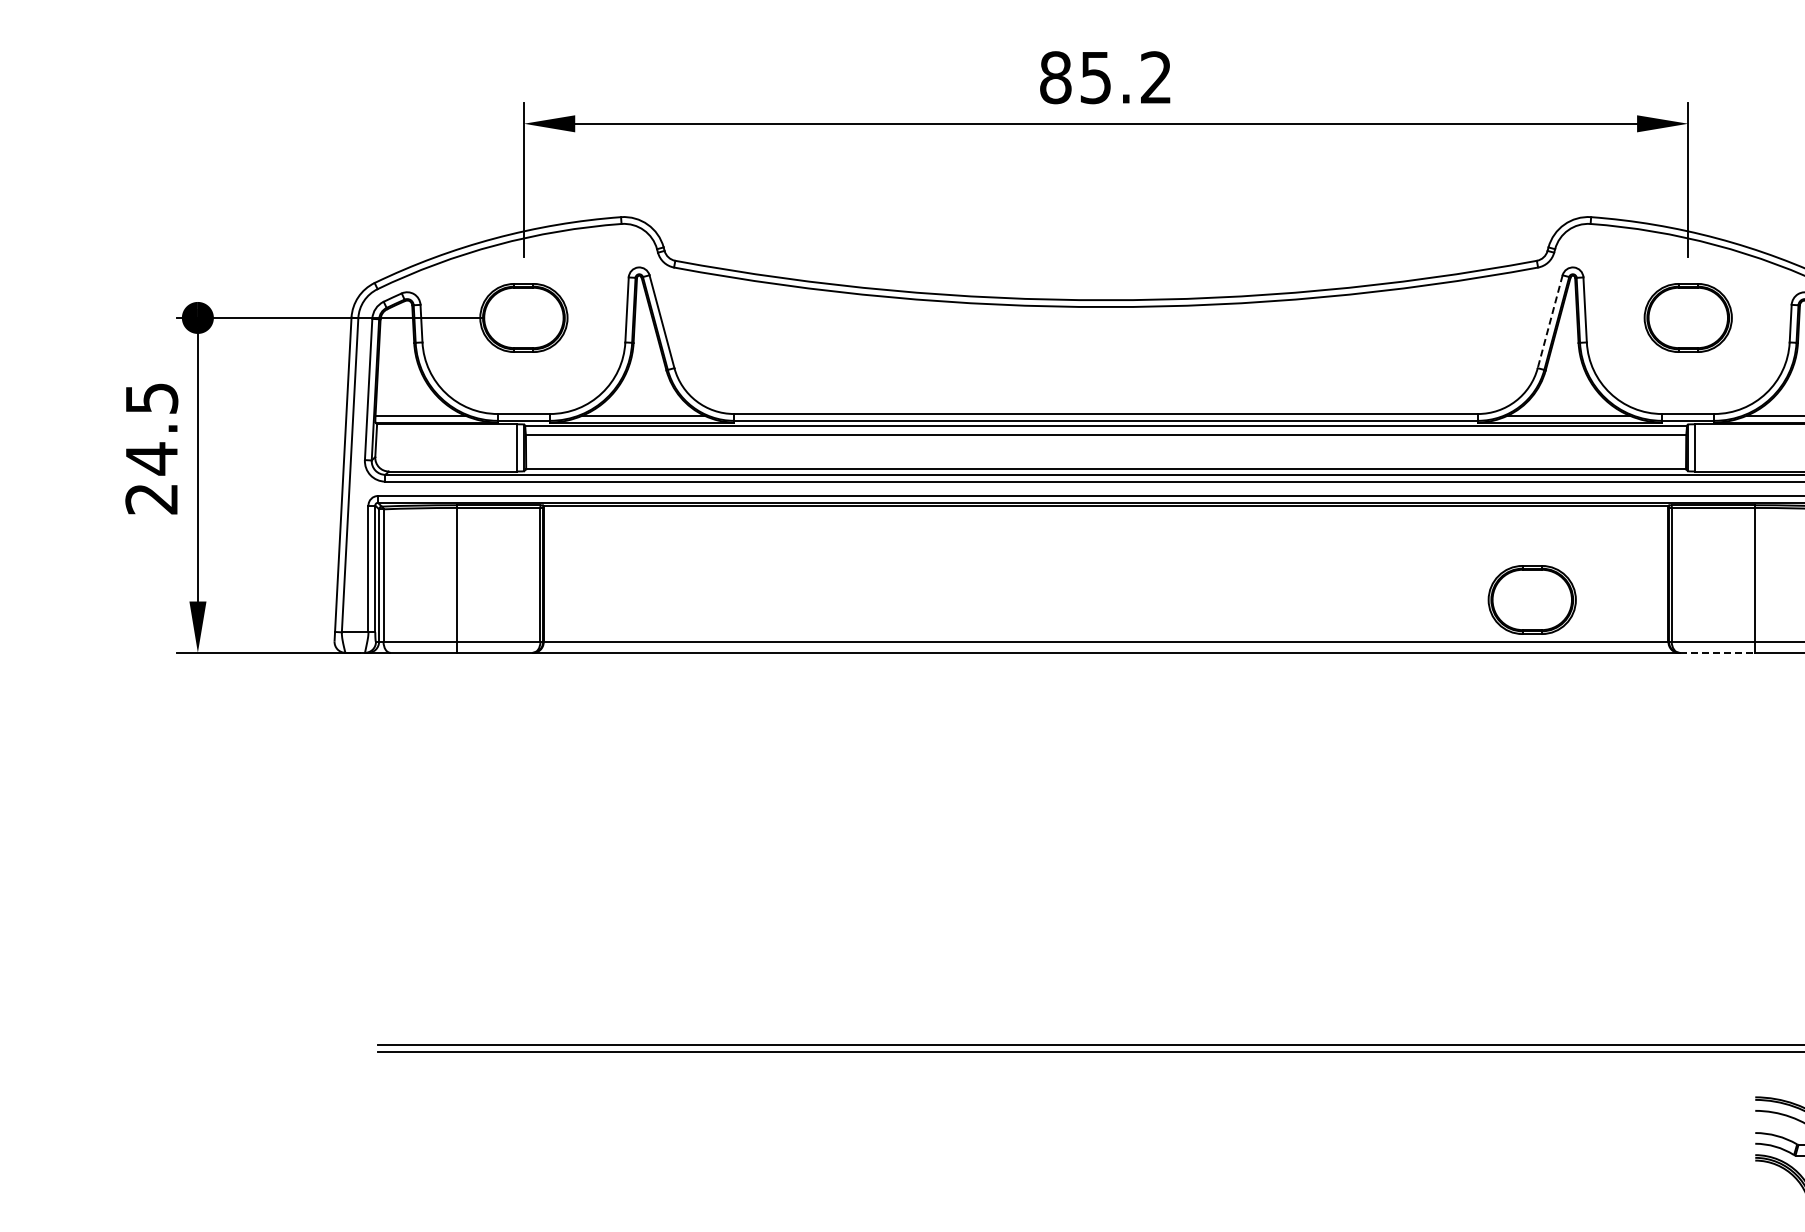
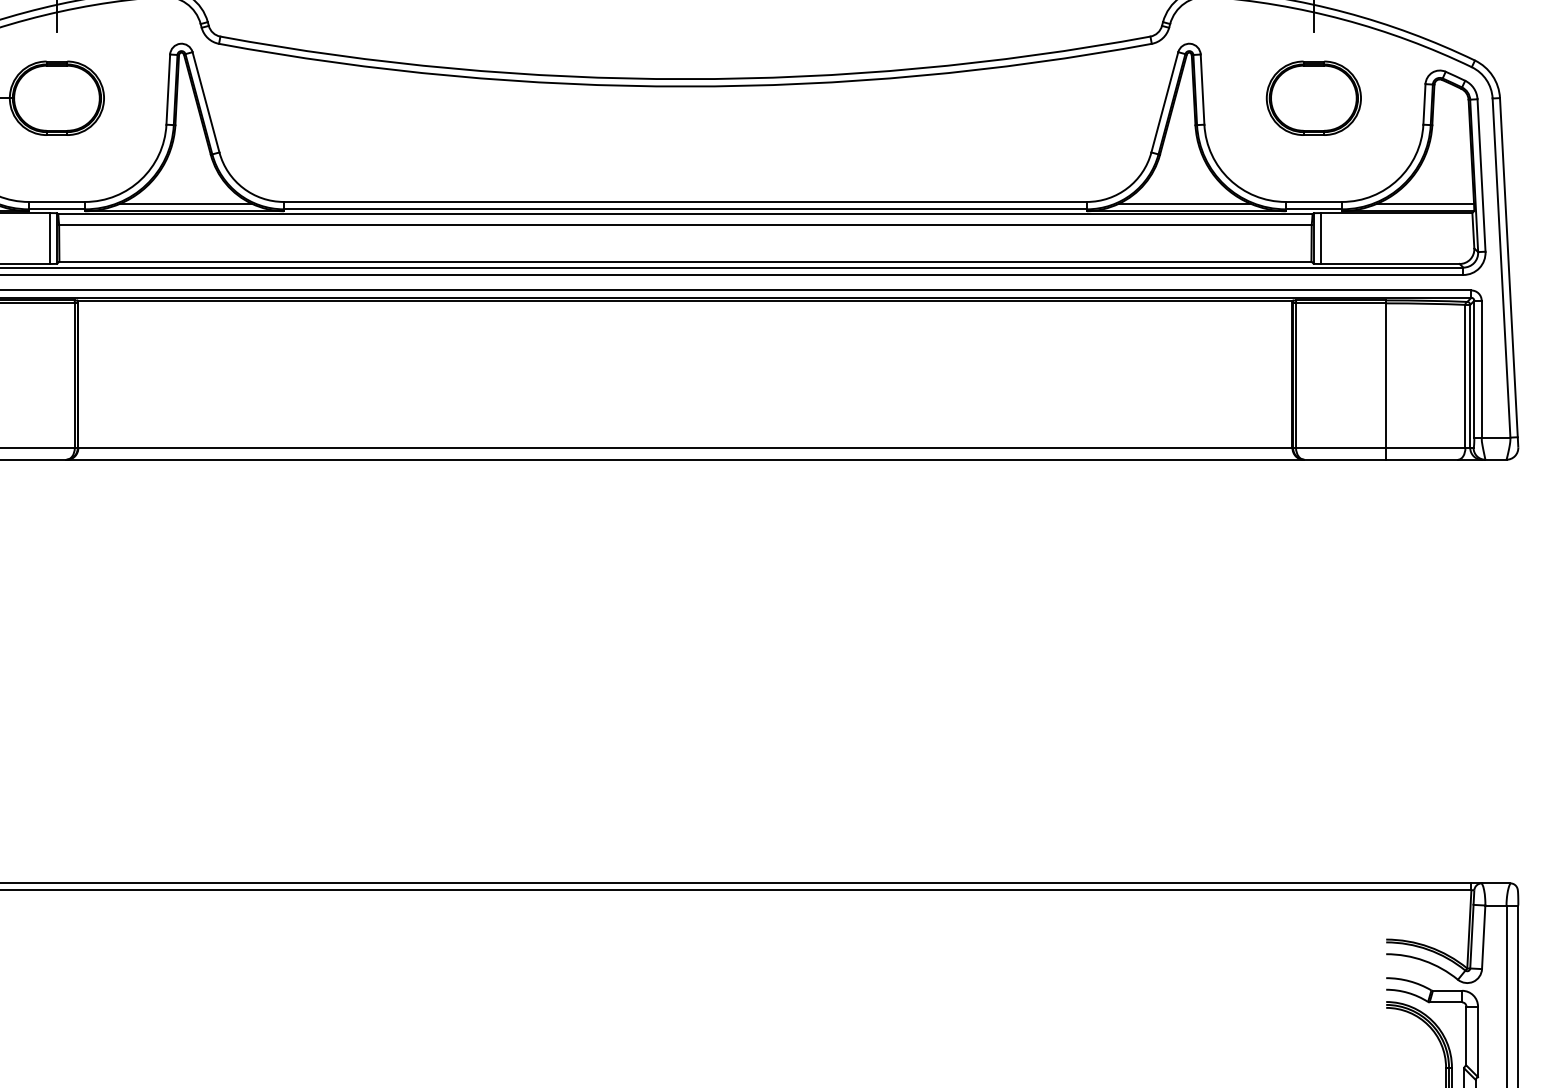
line: (1550, 322) -> (1165, 103), dashed -> solid
part: (1531, 599) -> (1144, 402), removed
line: (1717, 652) -> (1345, 459), dashed -> solid

